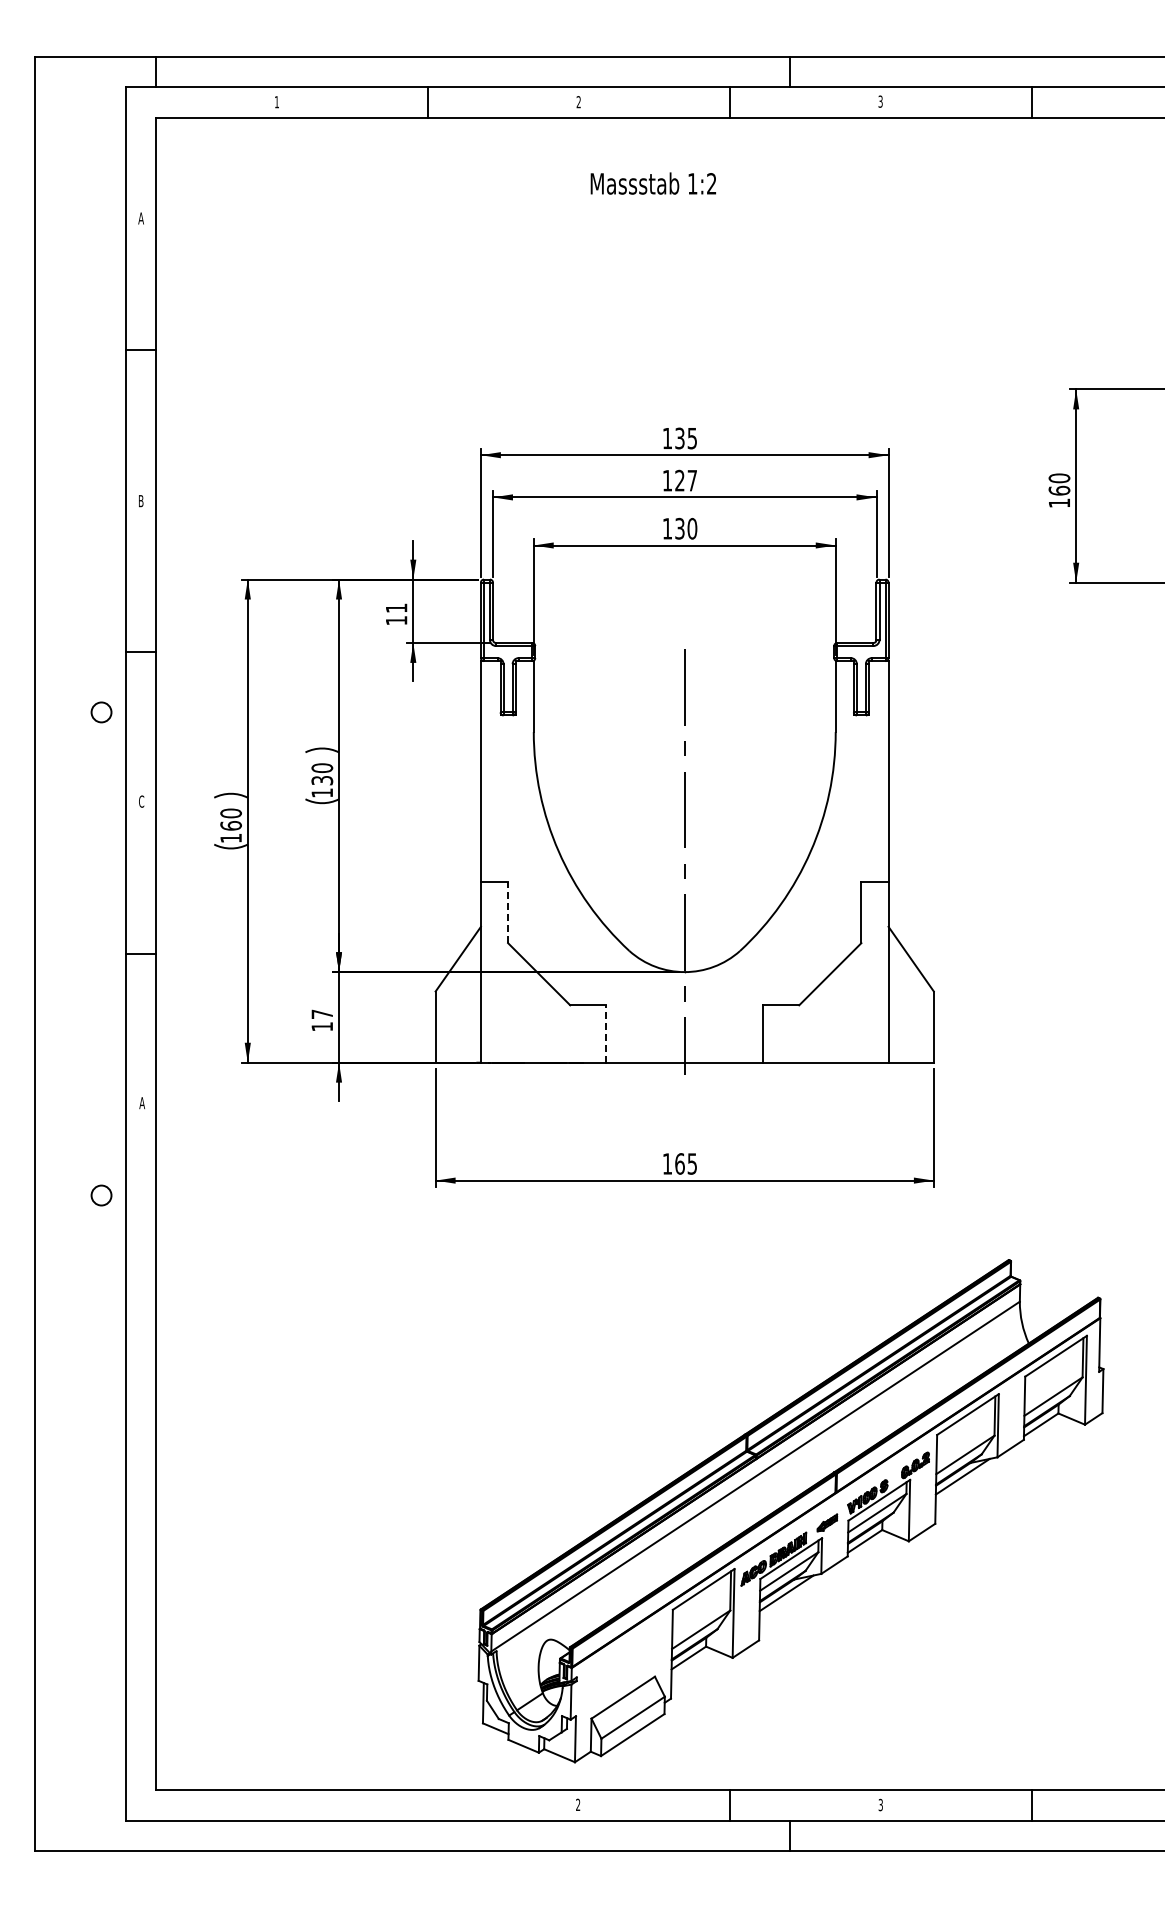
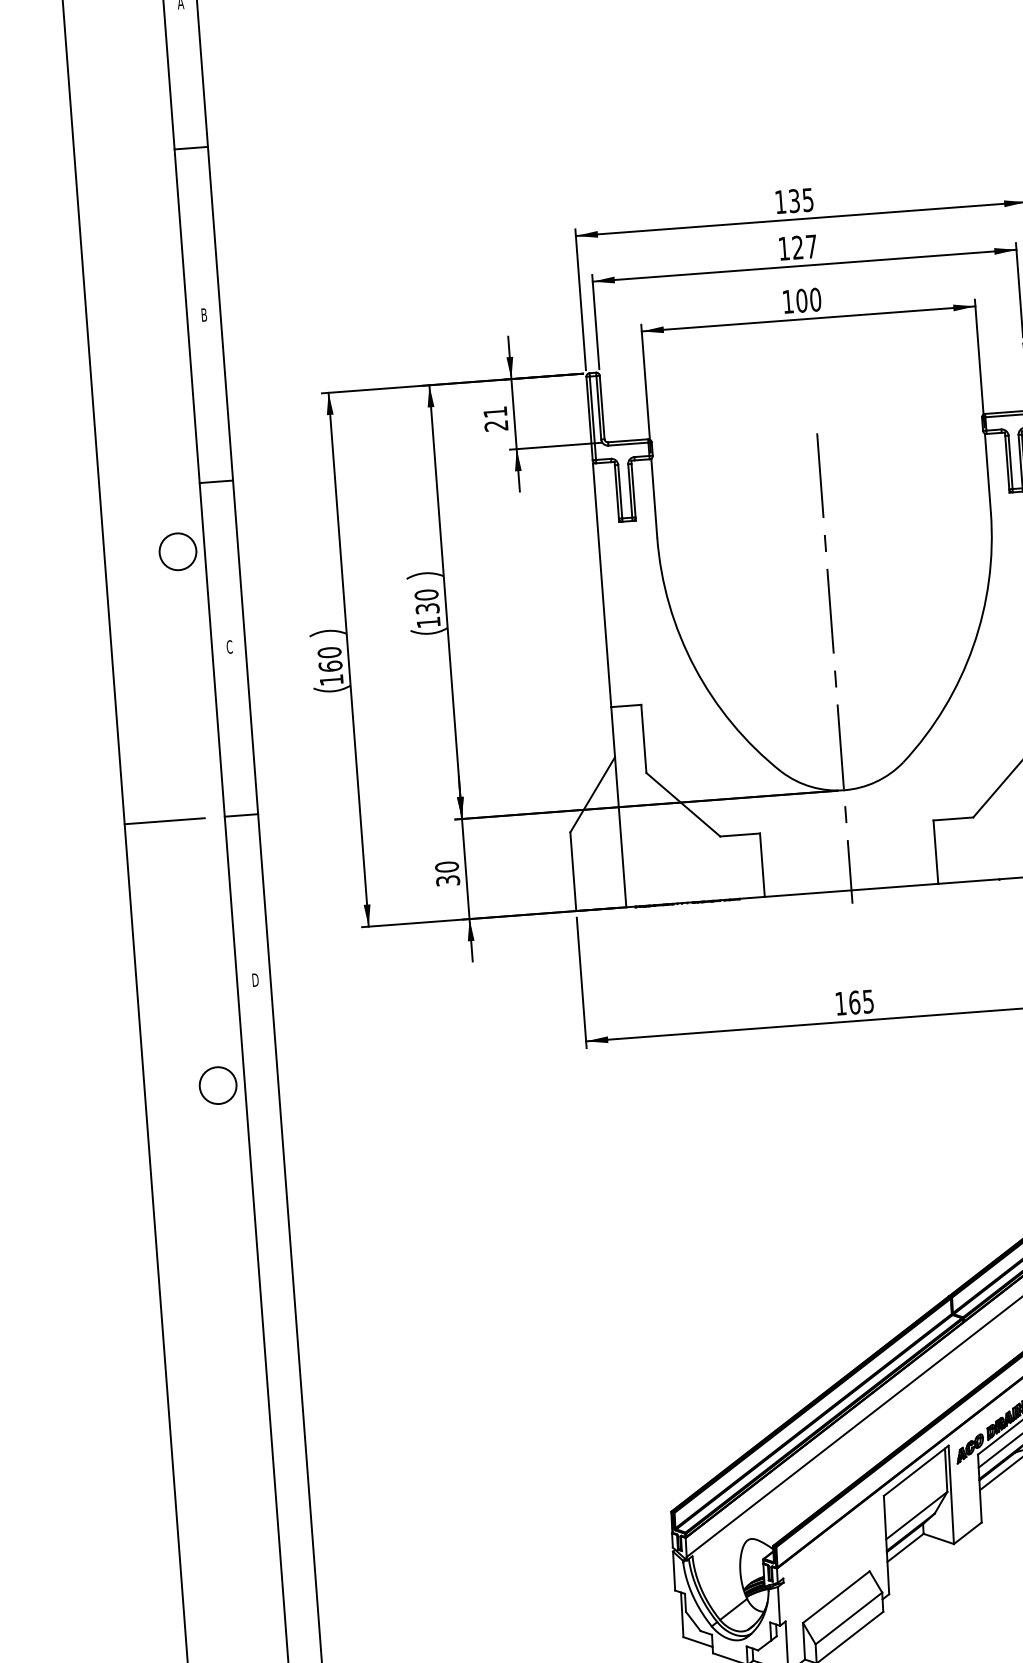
text: (679, 528) -> (801, 300), 130 -> 100
text: (395, 620) -> (495, 425), 11 -> 21
circle: (101, 712) -> (177, 551), size x1.67
line: (508, 912) -> (644, 739), dashed -> solid
line: (71, 954) -> (164, 821), added
text: (322, 1020) -> (447, 873), 17 -> 30
line: (606, 1034) -> (762, 865), dashed -> solid
text: (142, 1103) -> (255, 980), A -> D
circle: (101, 1195) -> (218, 1085), size x1.67

